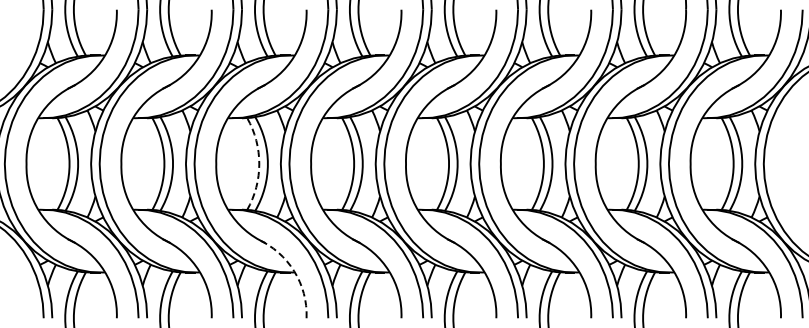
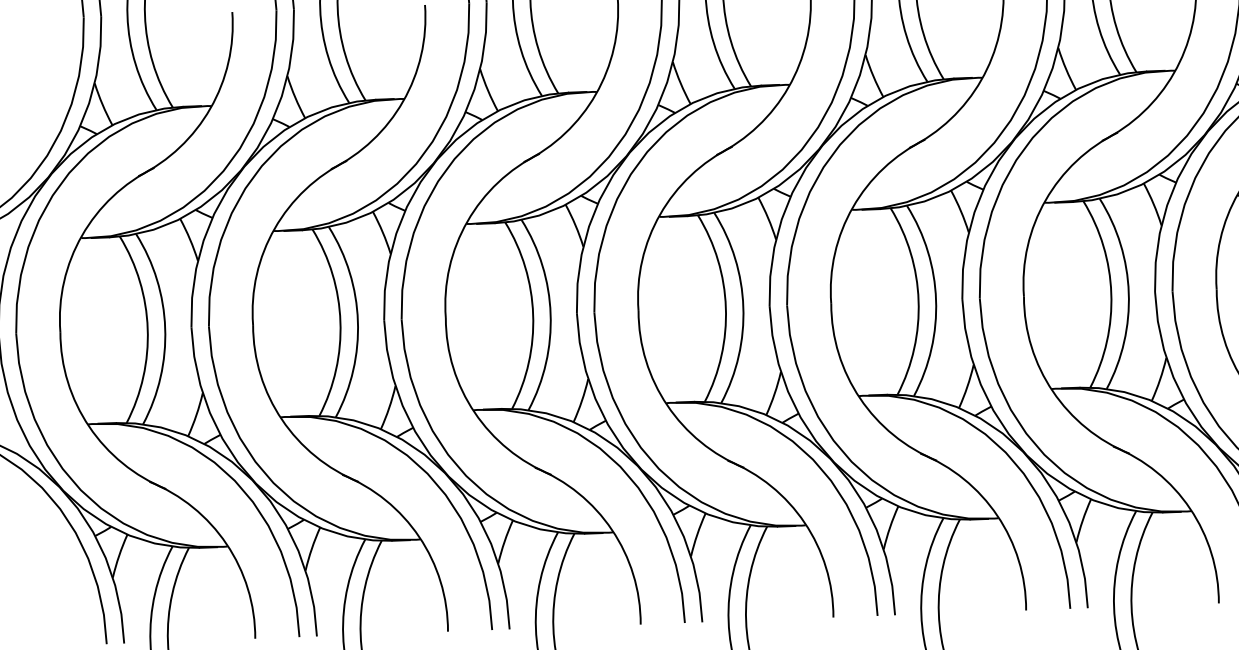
arc: (259, 163) -> (533, 313), dashed -> solid
arc: (294, 271) -> (612, 530), dashed -> solid

